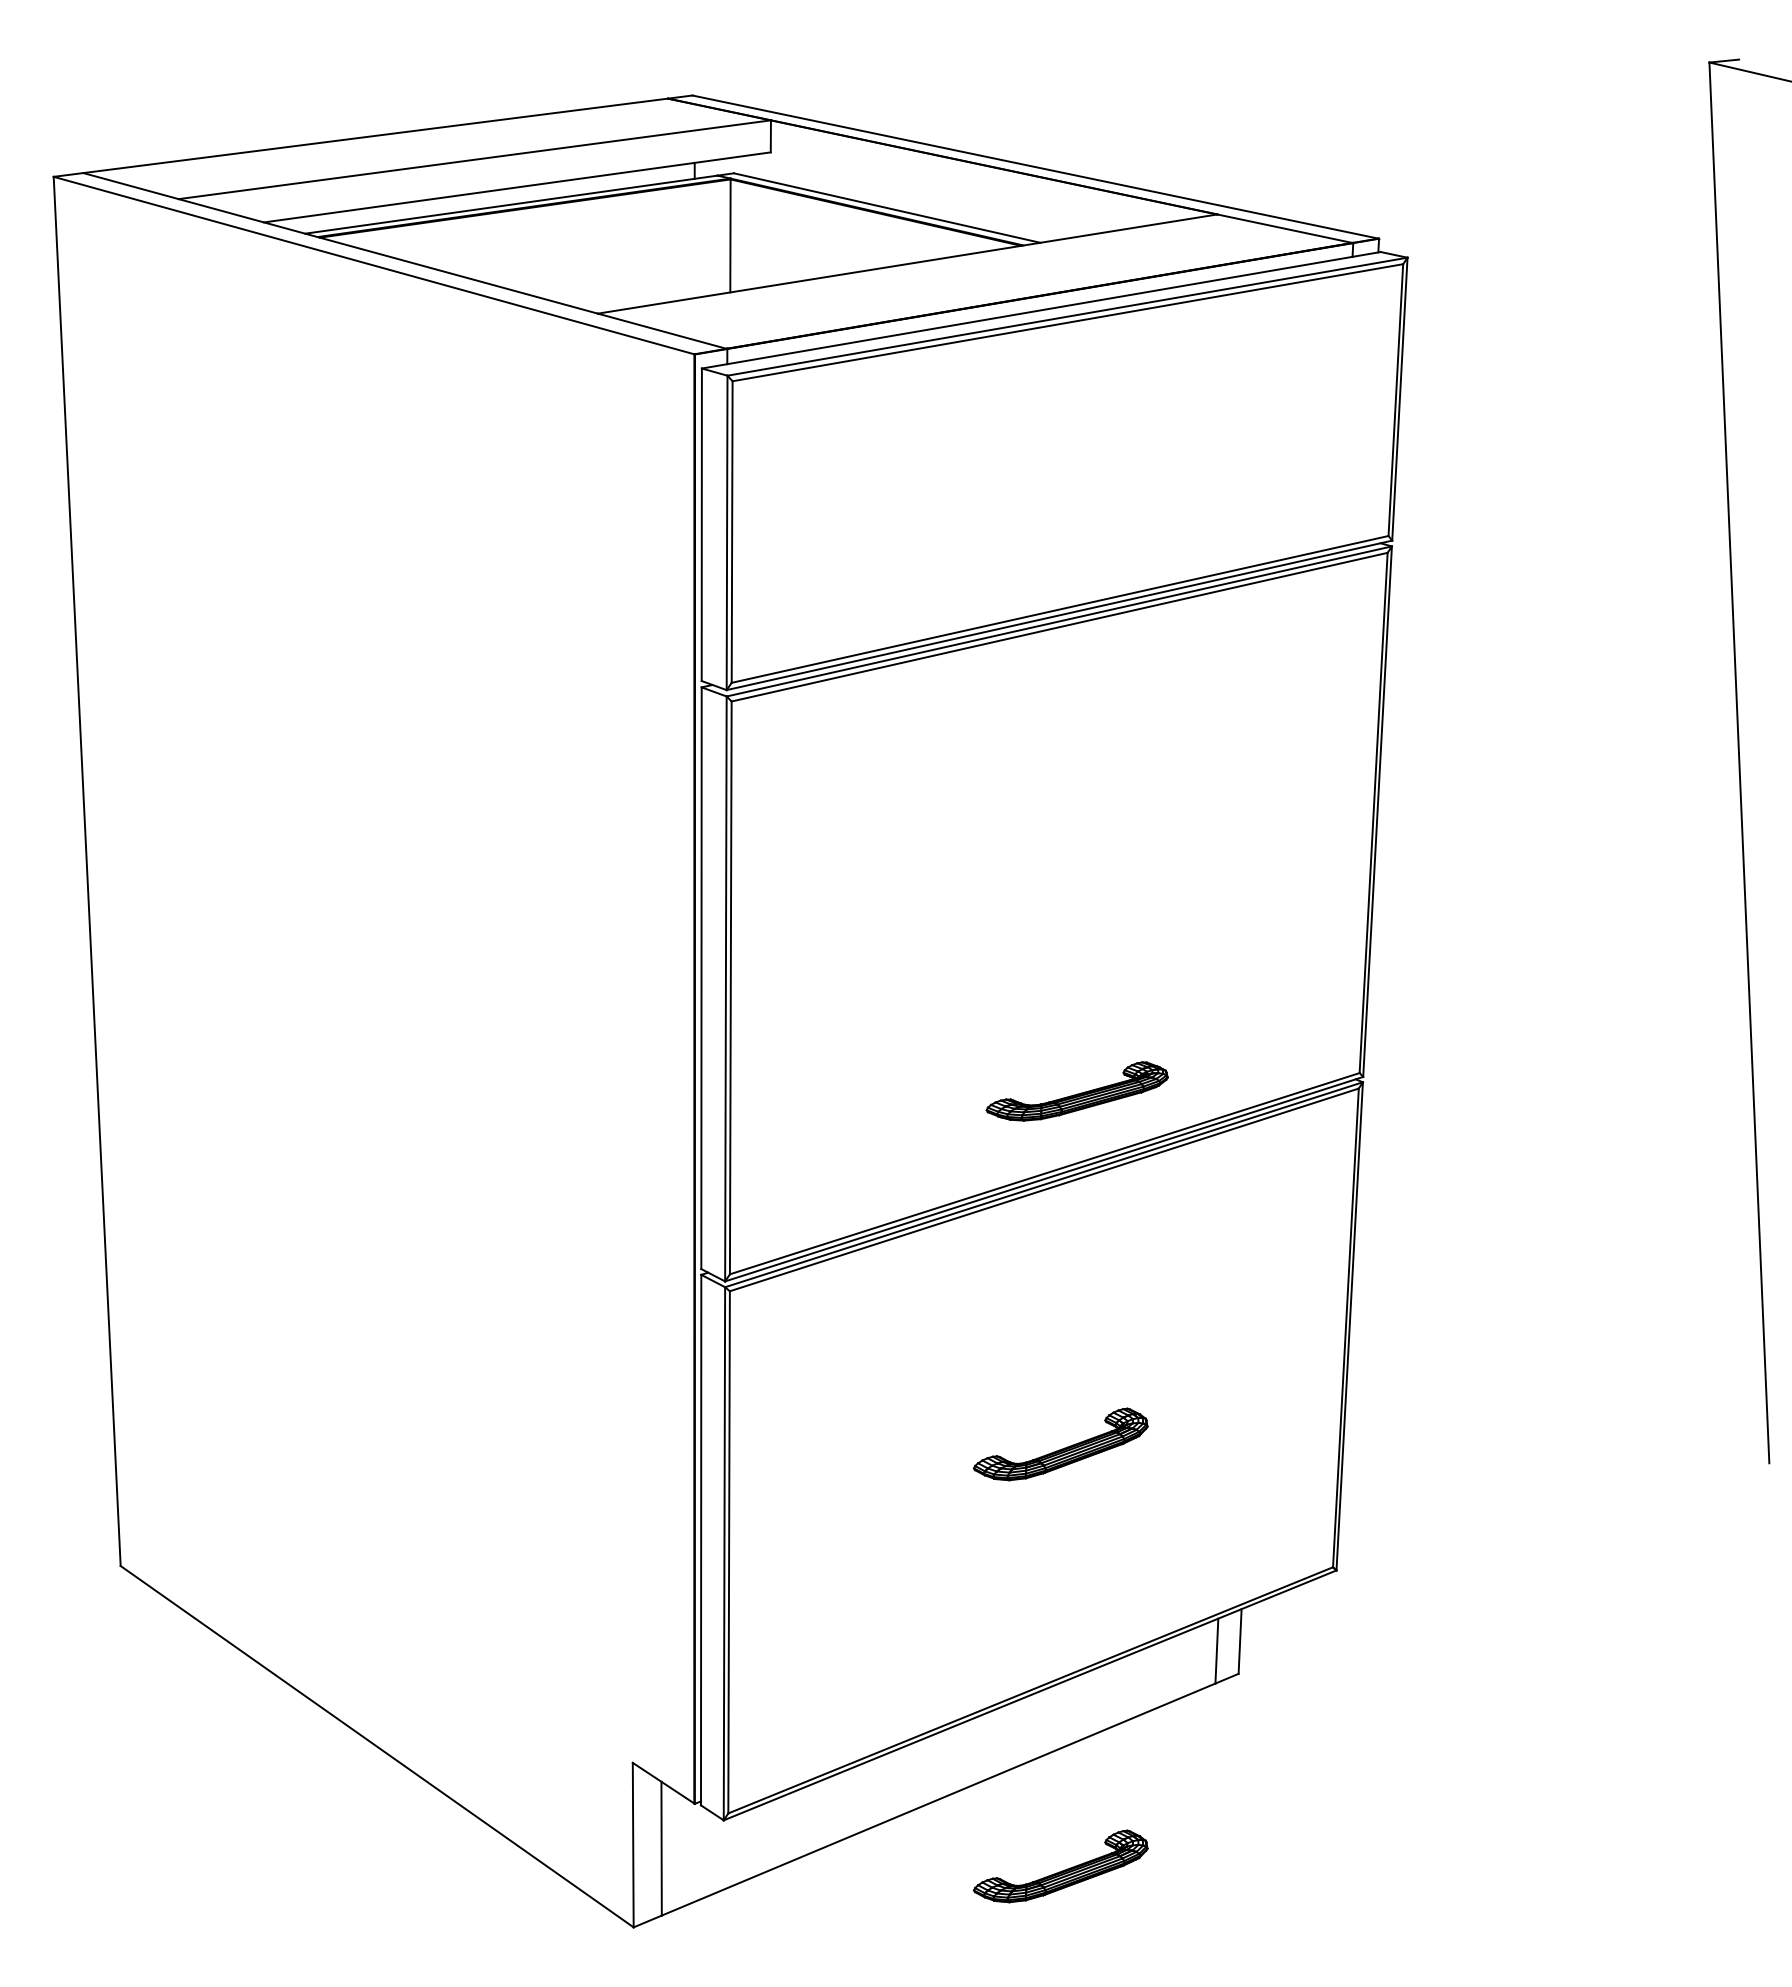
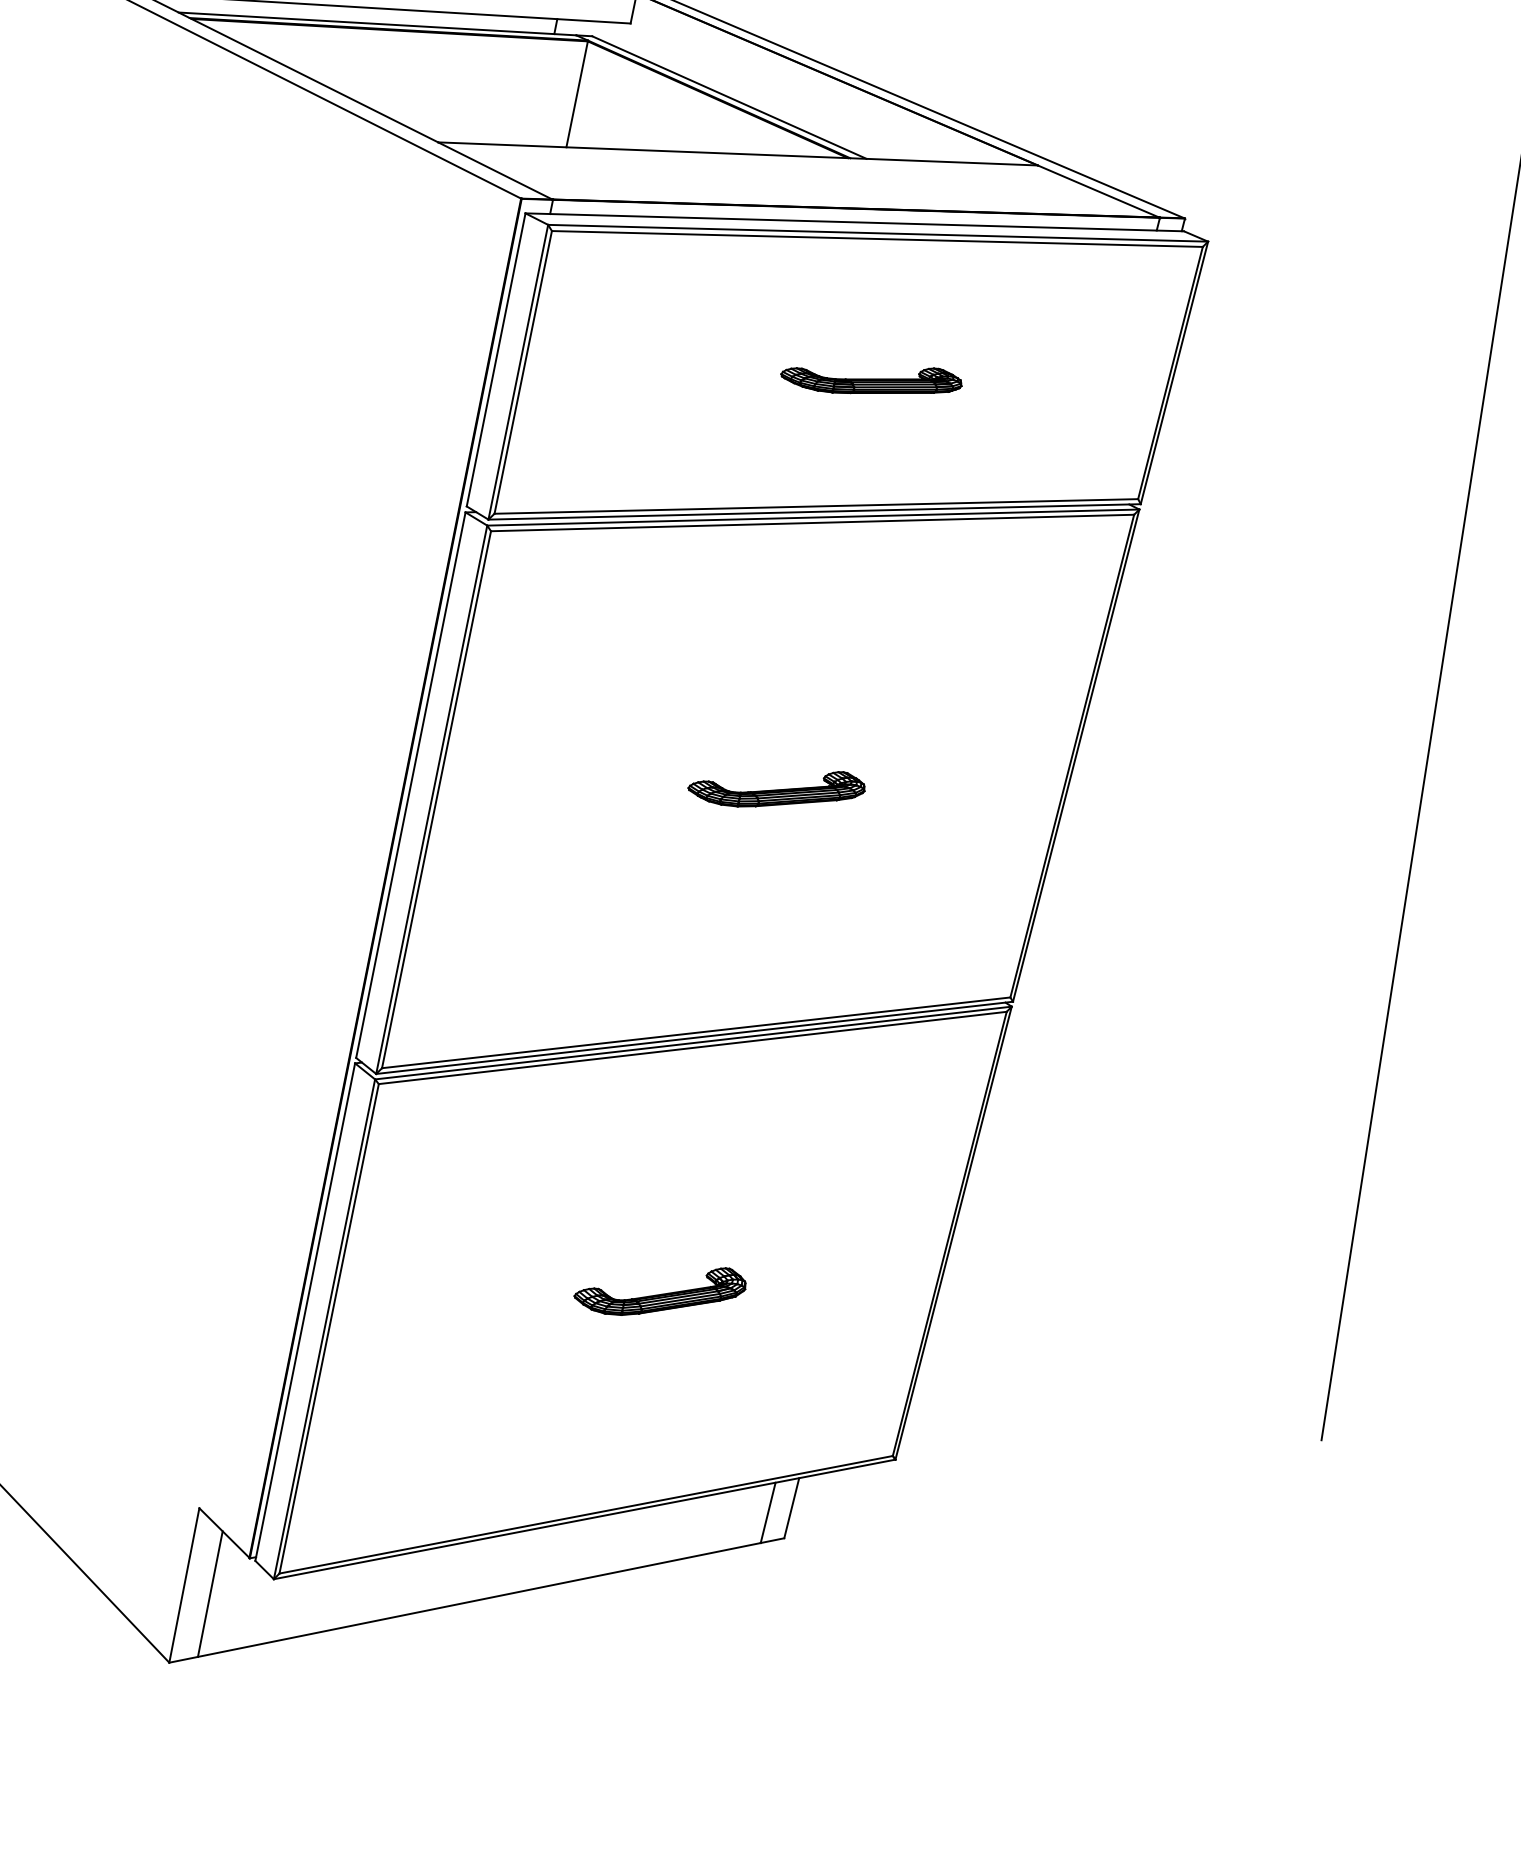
part: (1090, 466) -> (871, 378), added
part: (1076, 1091) -> (776, 787), moved
part: (1060, 1866) -> (581, 1685), removed

